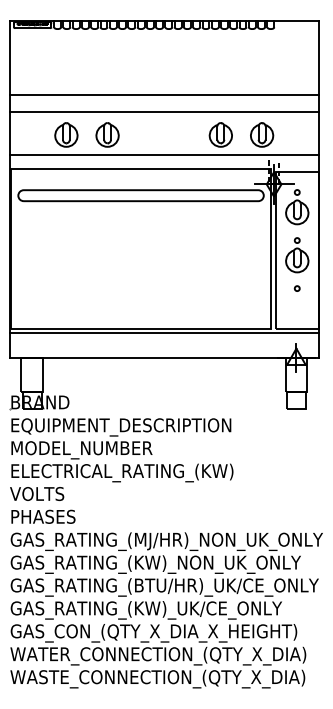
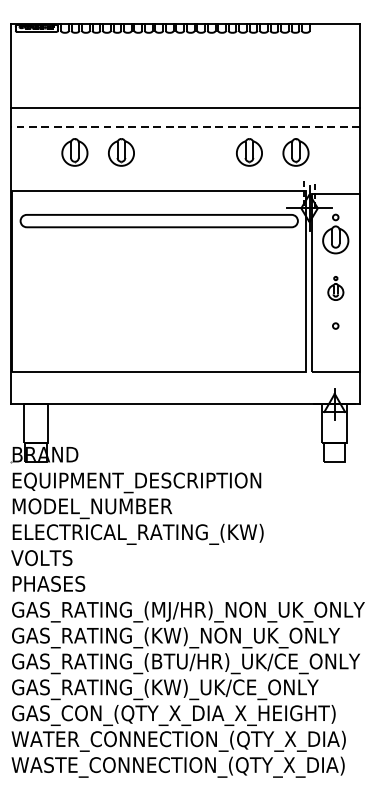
line: (163, 112) -> (184, 127), solid -> dashed
line: (163, 155) -> (184, 175), removed
part: (297, 255) -> (336, 288), size x0.6
line: (163, 332) -> (184, 375), removed

